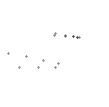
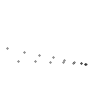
part: (65, 35) -> (74, 62), moved

